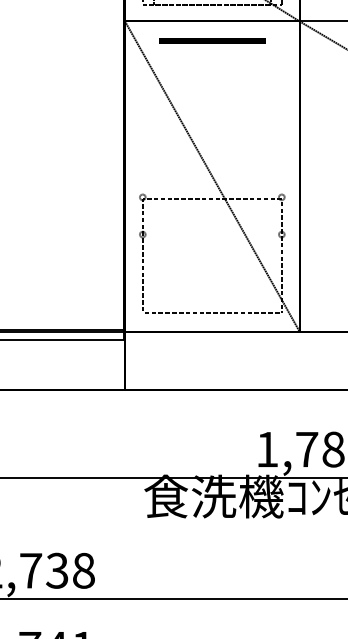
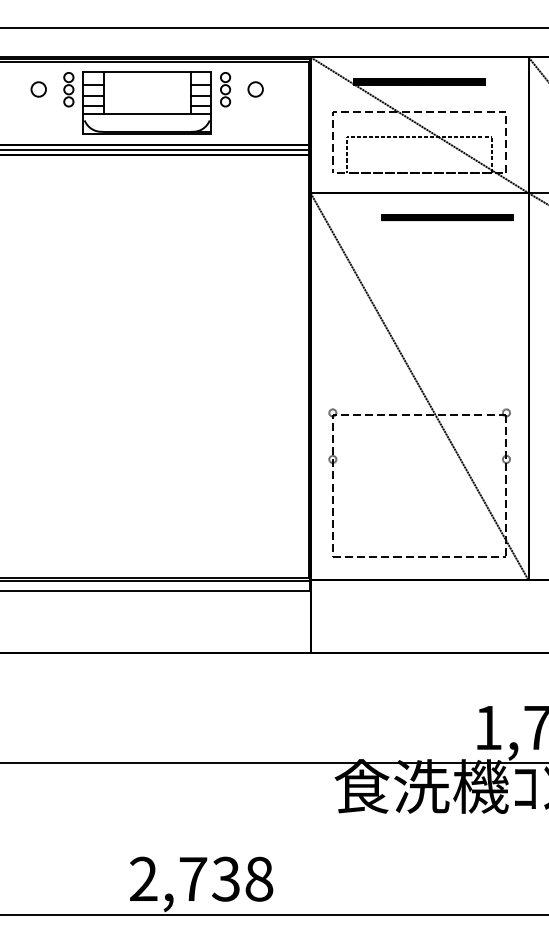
part: (212, 40) -> (447, 217), moved

